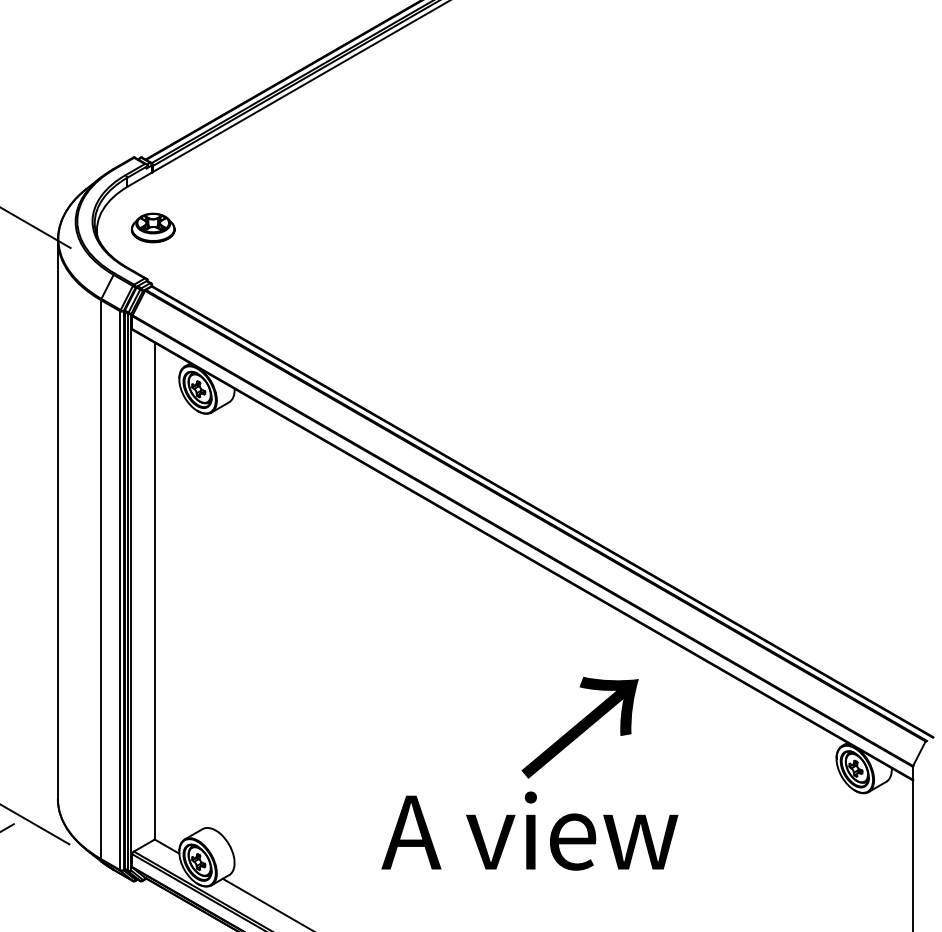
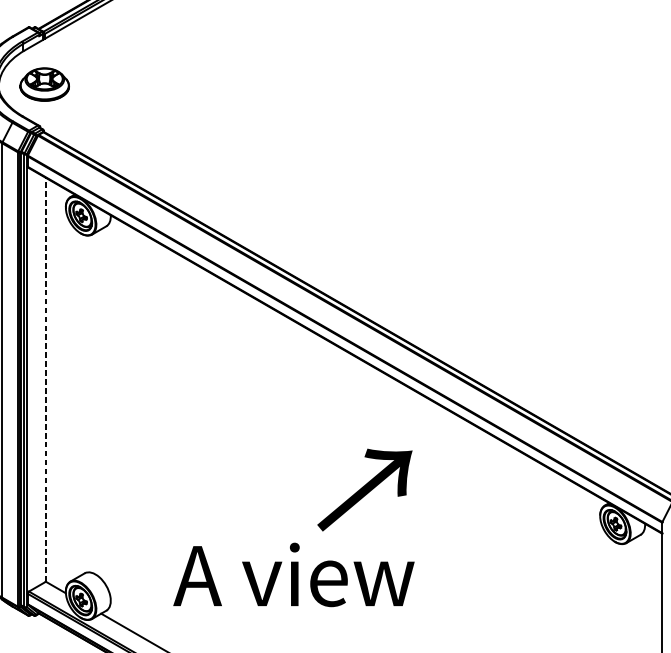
part: (152, 227) -> (44, 84), size x1.4
line: (154, 590) -> (45, 379), solid -> dashed
text: (579, 727) -> (364, 489), moved
text: (529, 830) -> (293, 574), moved

